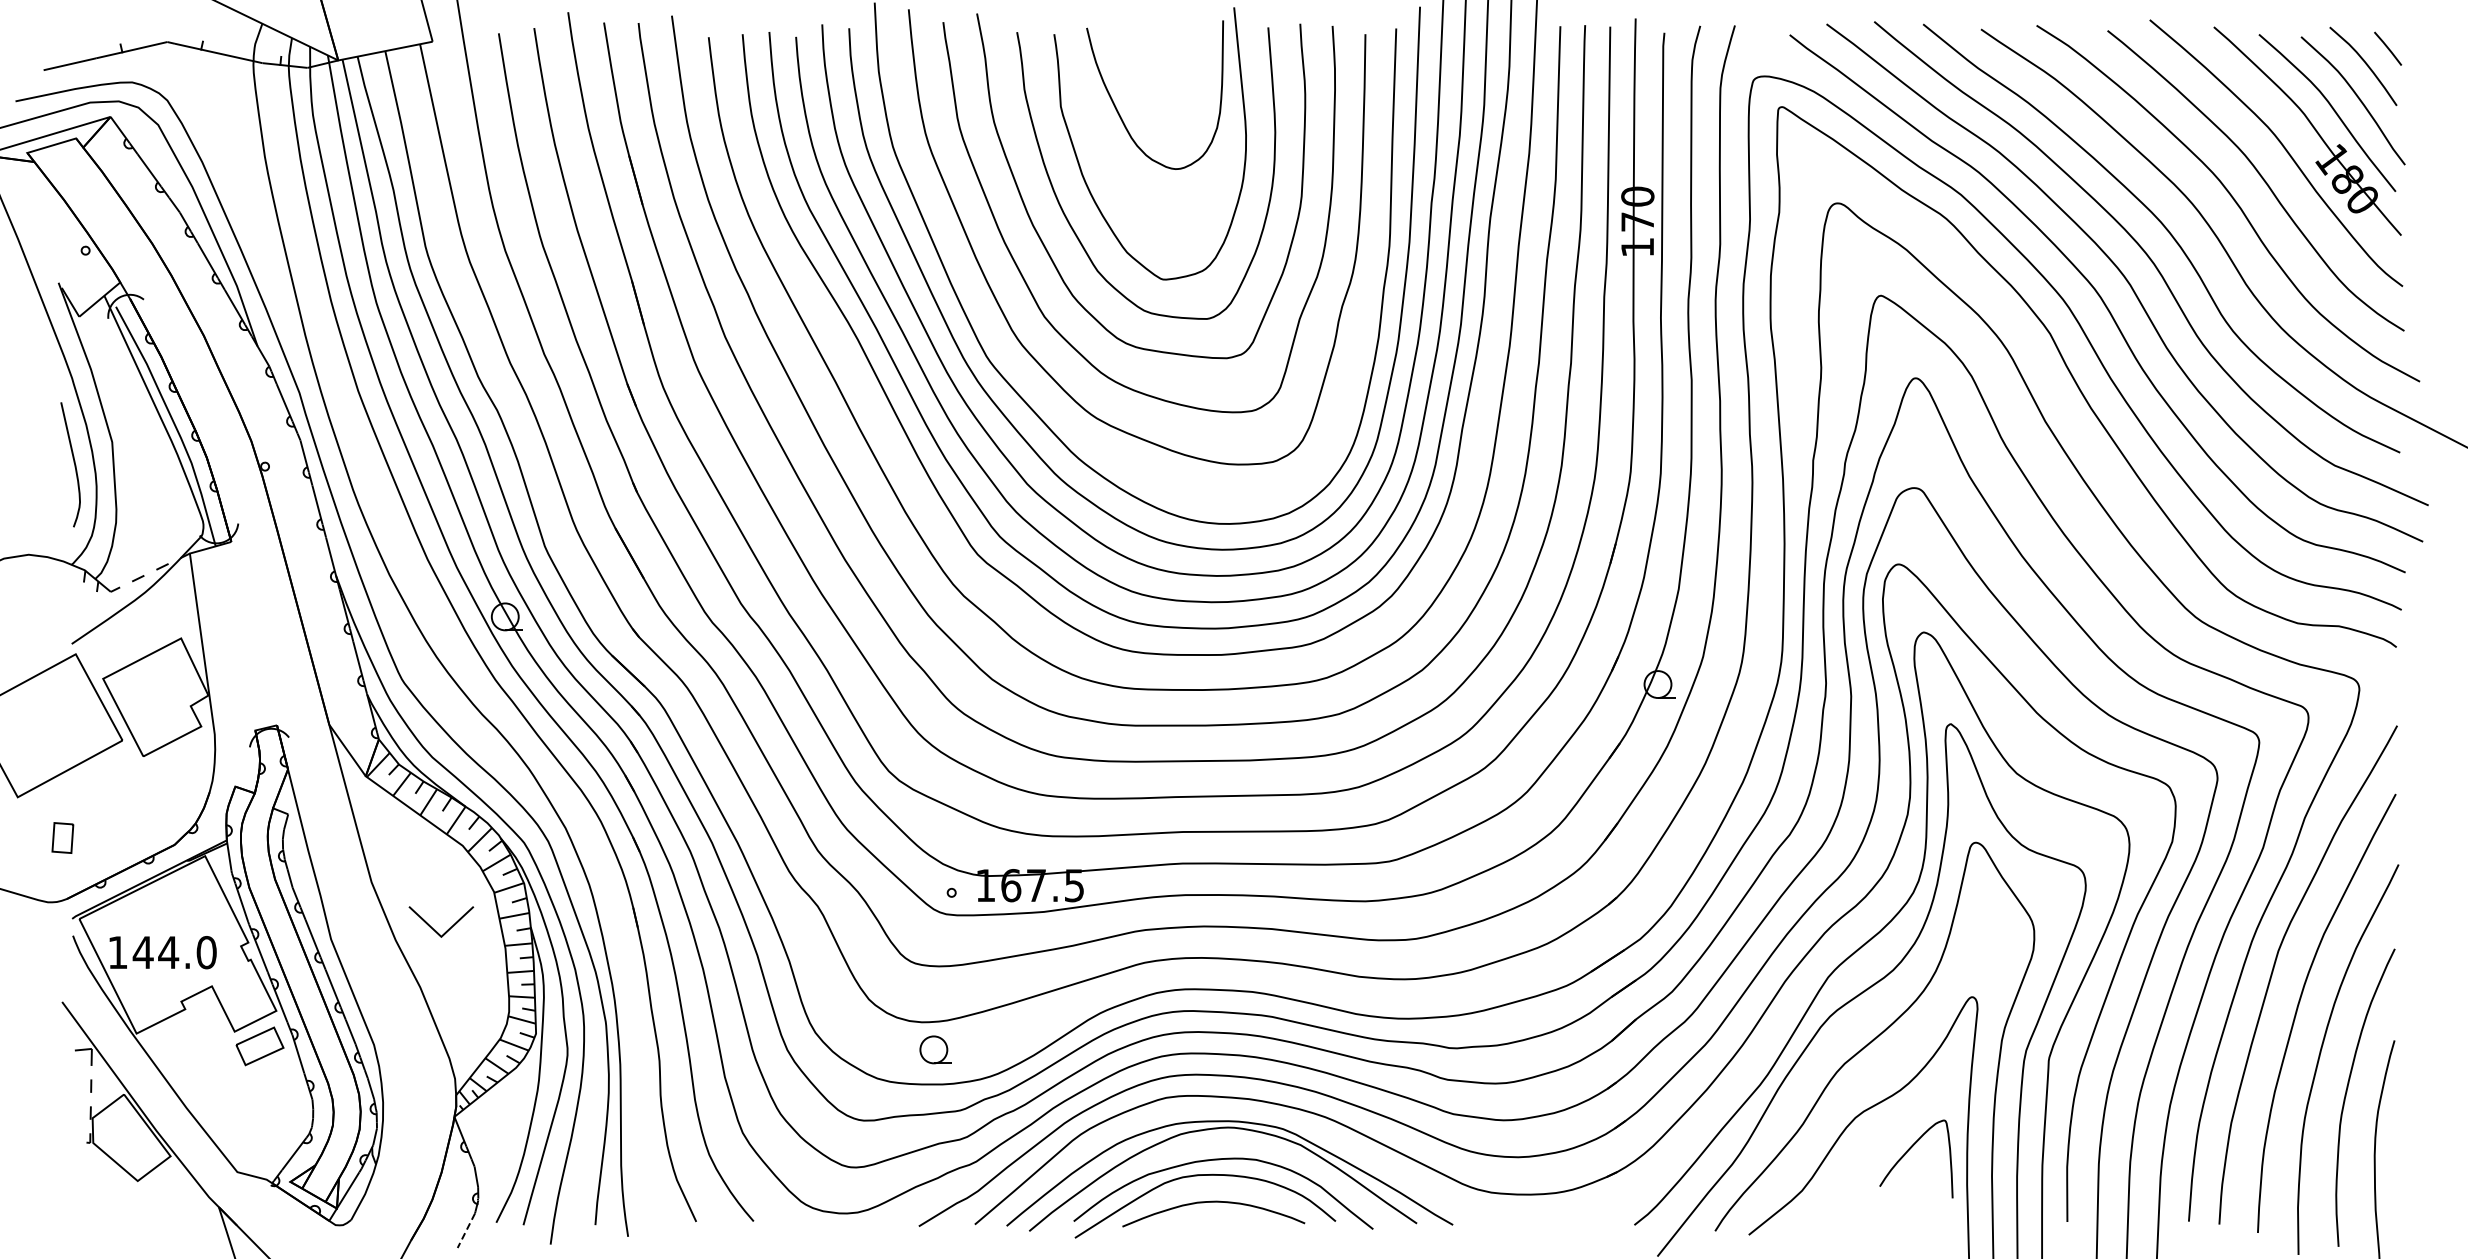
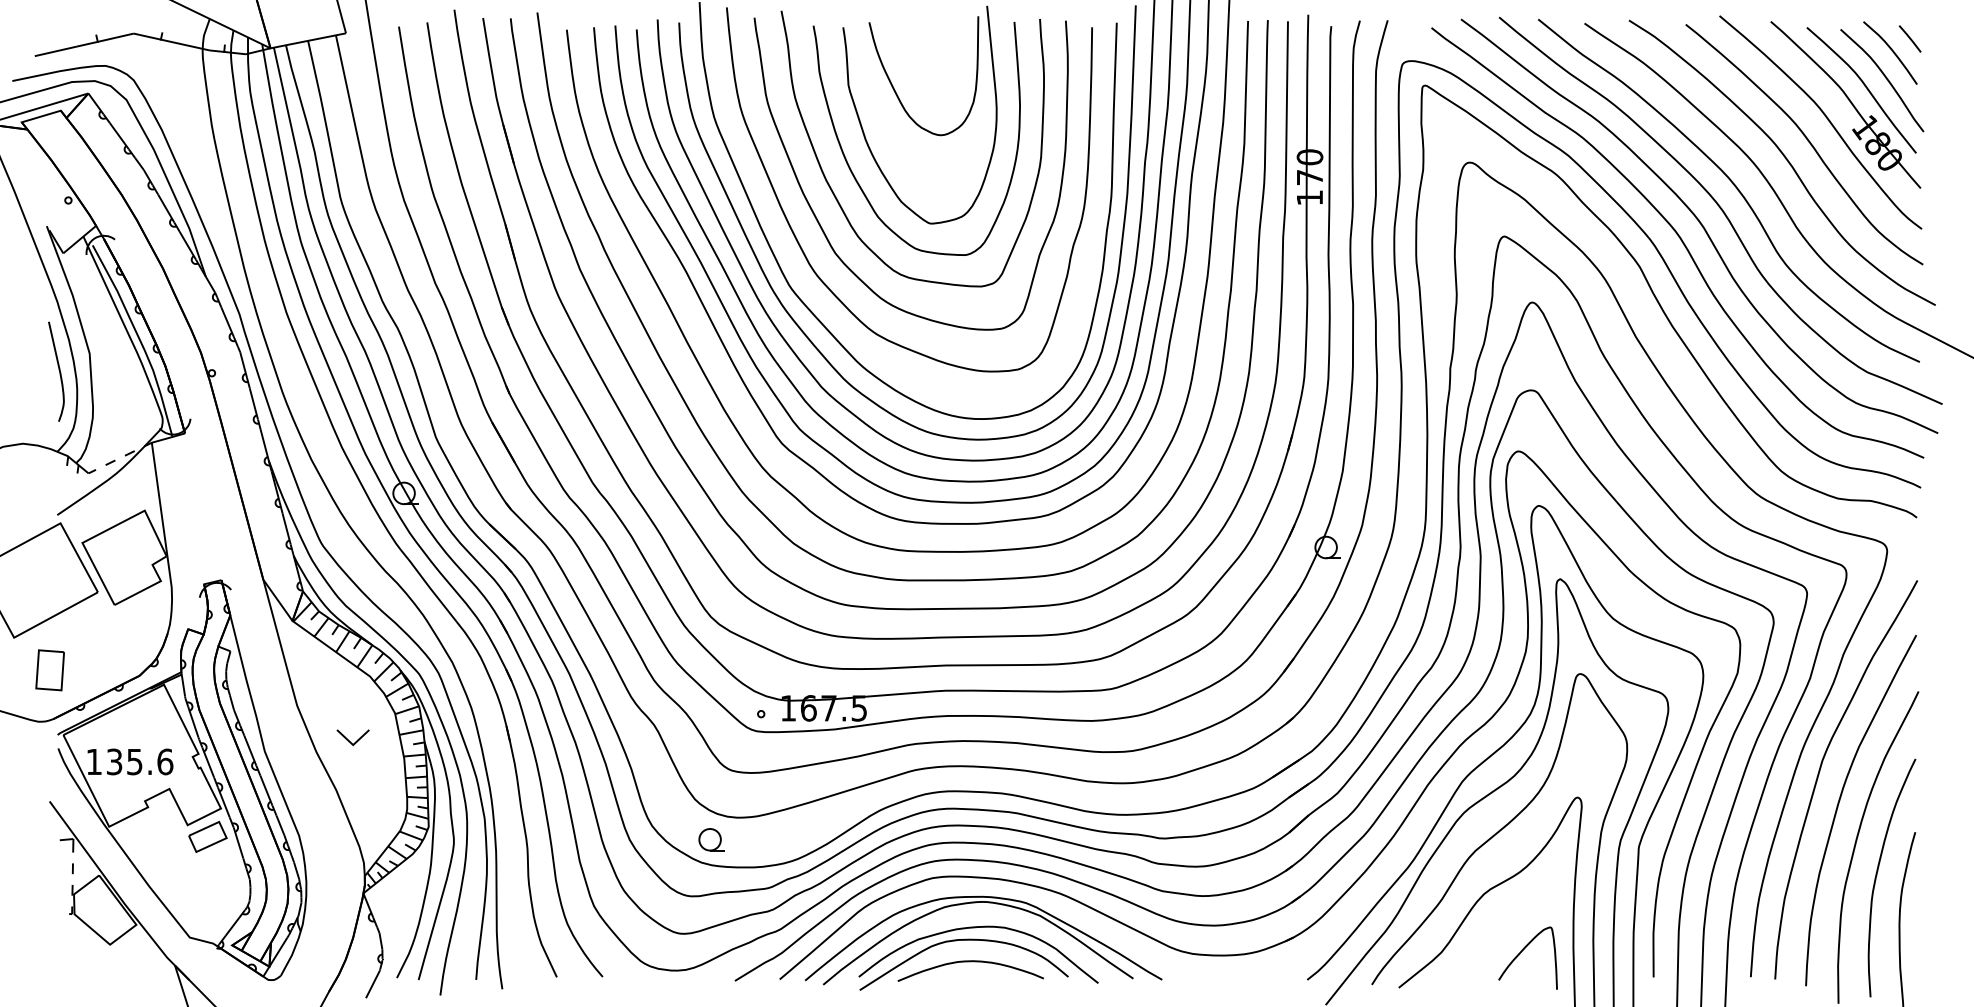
part: (62, 837) -> (49, 669), size x1.67
part: (441, 922) -> (353, 737), size x0.62
text: (174, 952) -> (139, 761), 144.0 -> 135.6
part: (935, 1049) -> (711, 839), moved
curve: (1909, 1150) -> (1522, 951), moved
line: (466, 1231) -> (373, 985), dashed -> solid

